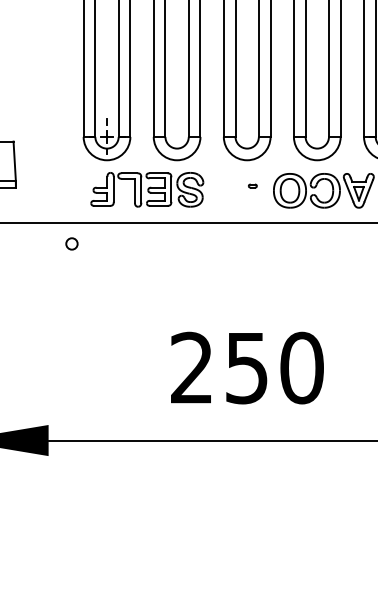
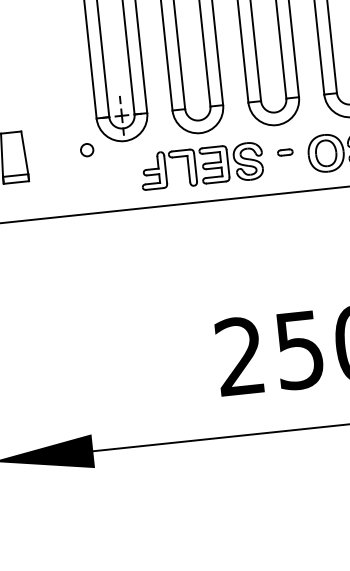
part: (252, 185) -> (284, 151), size x1.67
part: (147, 189) -> (202, 166), moved
circle: (71, 243) -> (86, 149), moved

